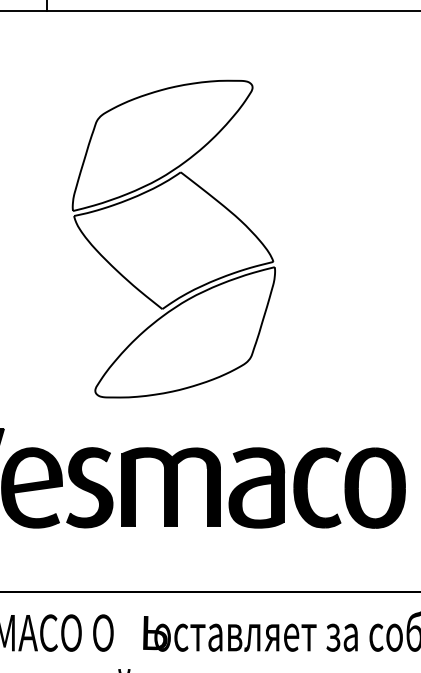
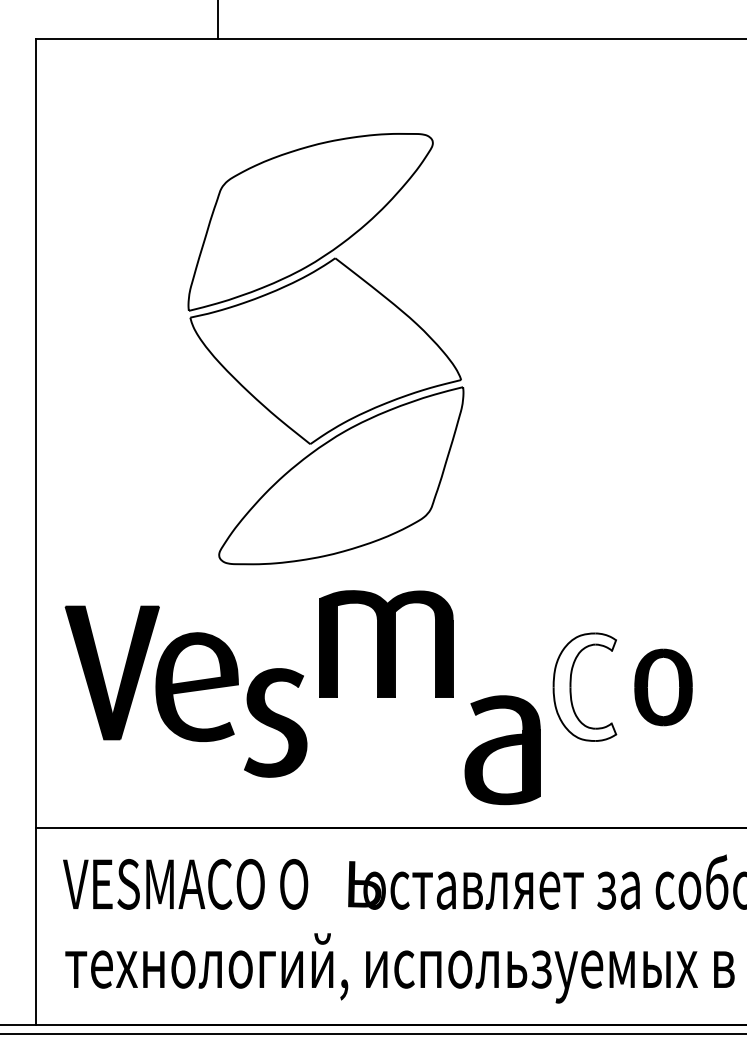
part: (173, 239) -> (325, 349), moved
part: (171, 486) -> (386, 643), moved
part: (89, 487) -> (275, 722), moved
fill: (317, 487) -> (584, 686), removed
part: (256, 488) -> (502, 750), moved
part: (375, 488) -> (663, 687), size x0.7

